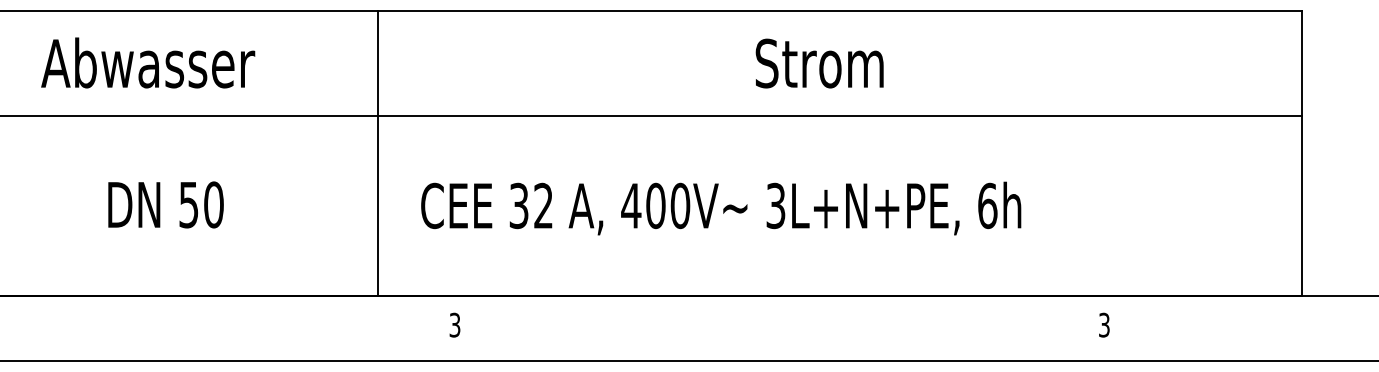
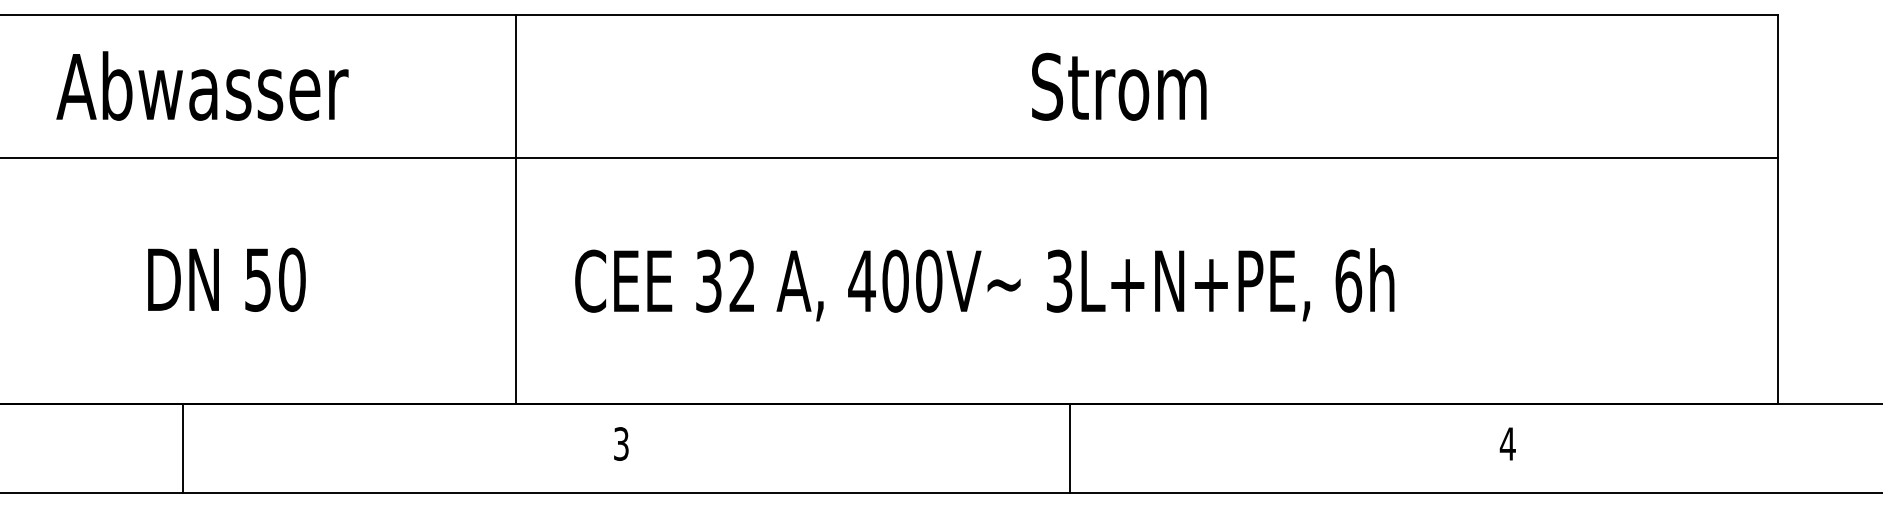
text: (1104, 324) -> (1507, 443), 3 -> 4
line: (134, 328) -> (183, 448), added
line: (783, 328) -> (1069, 448), added

